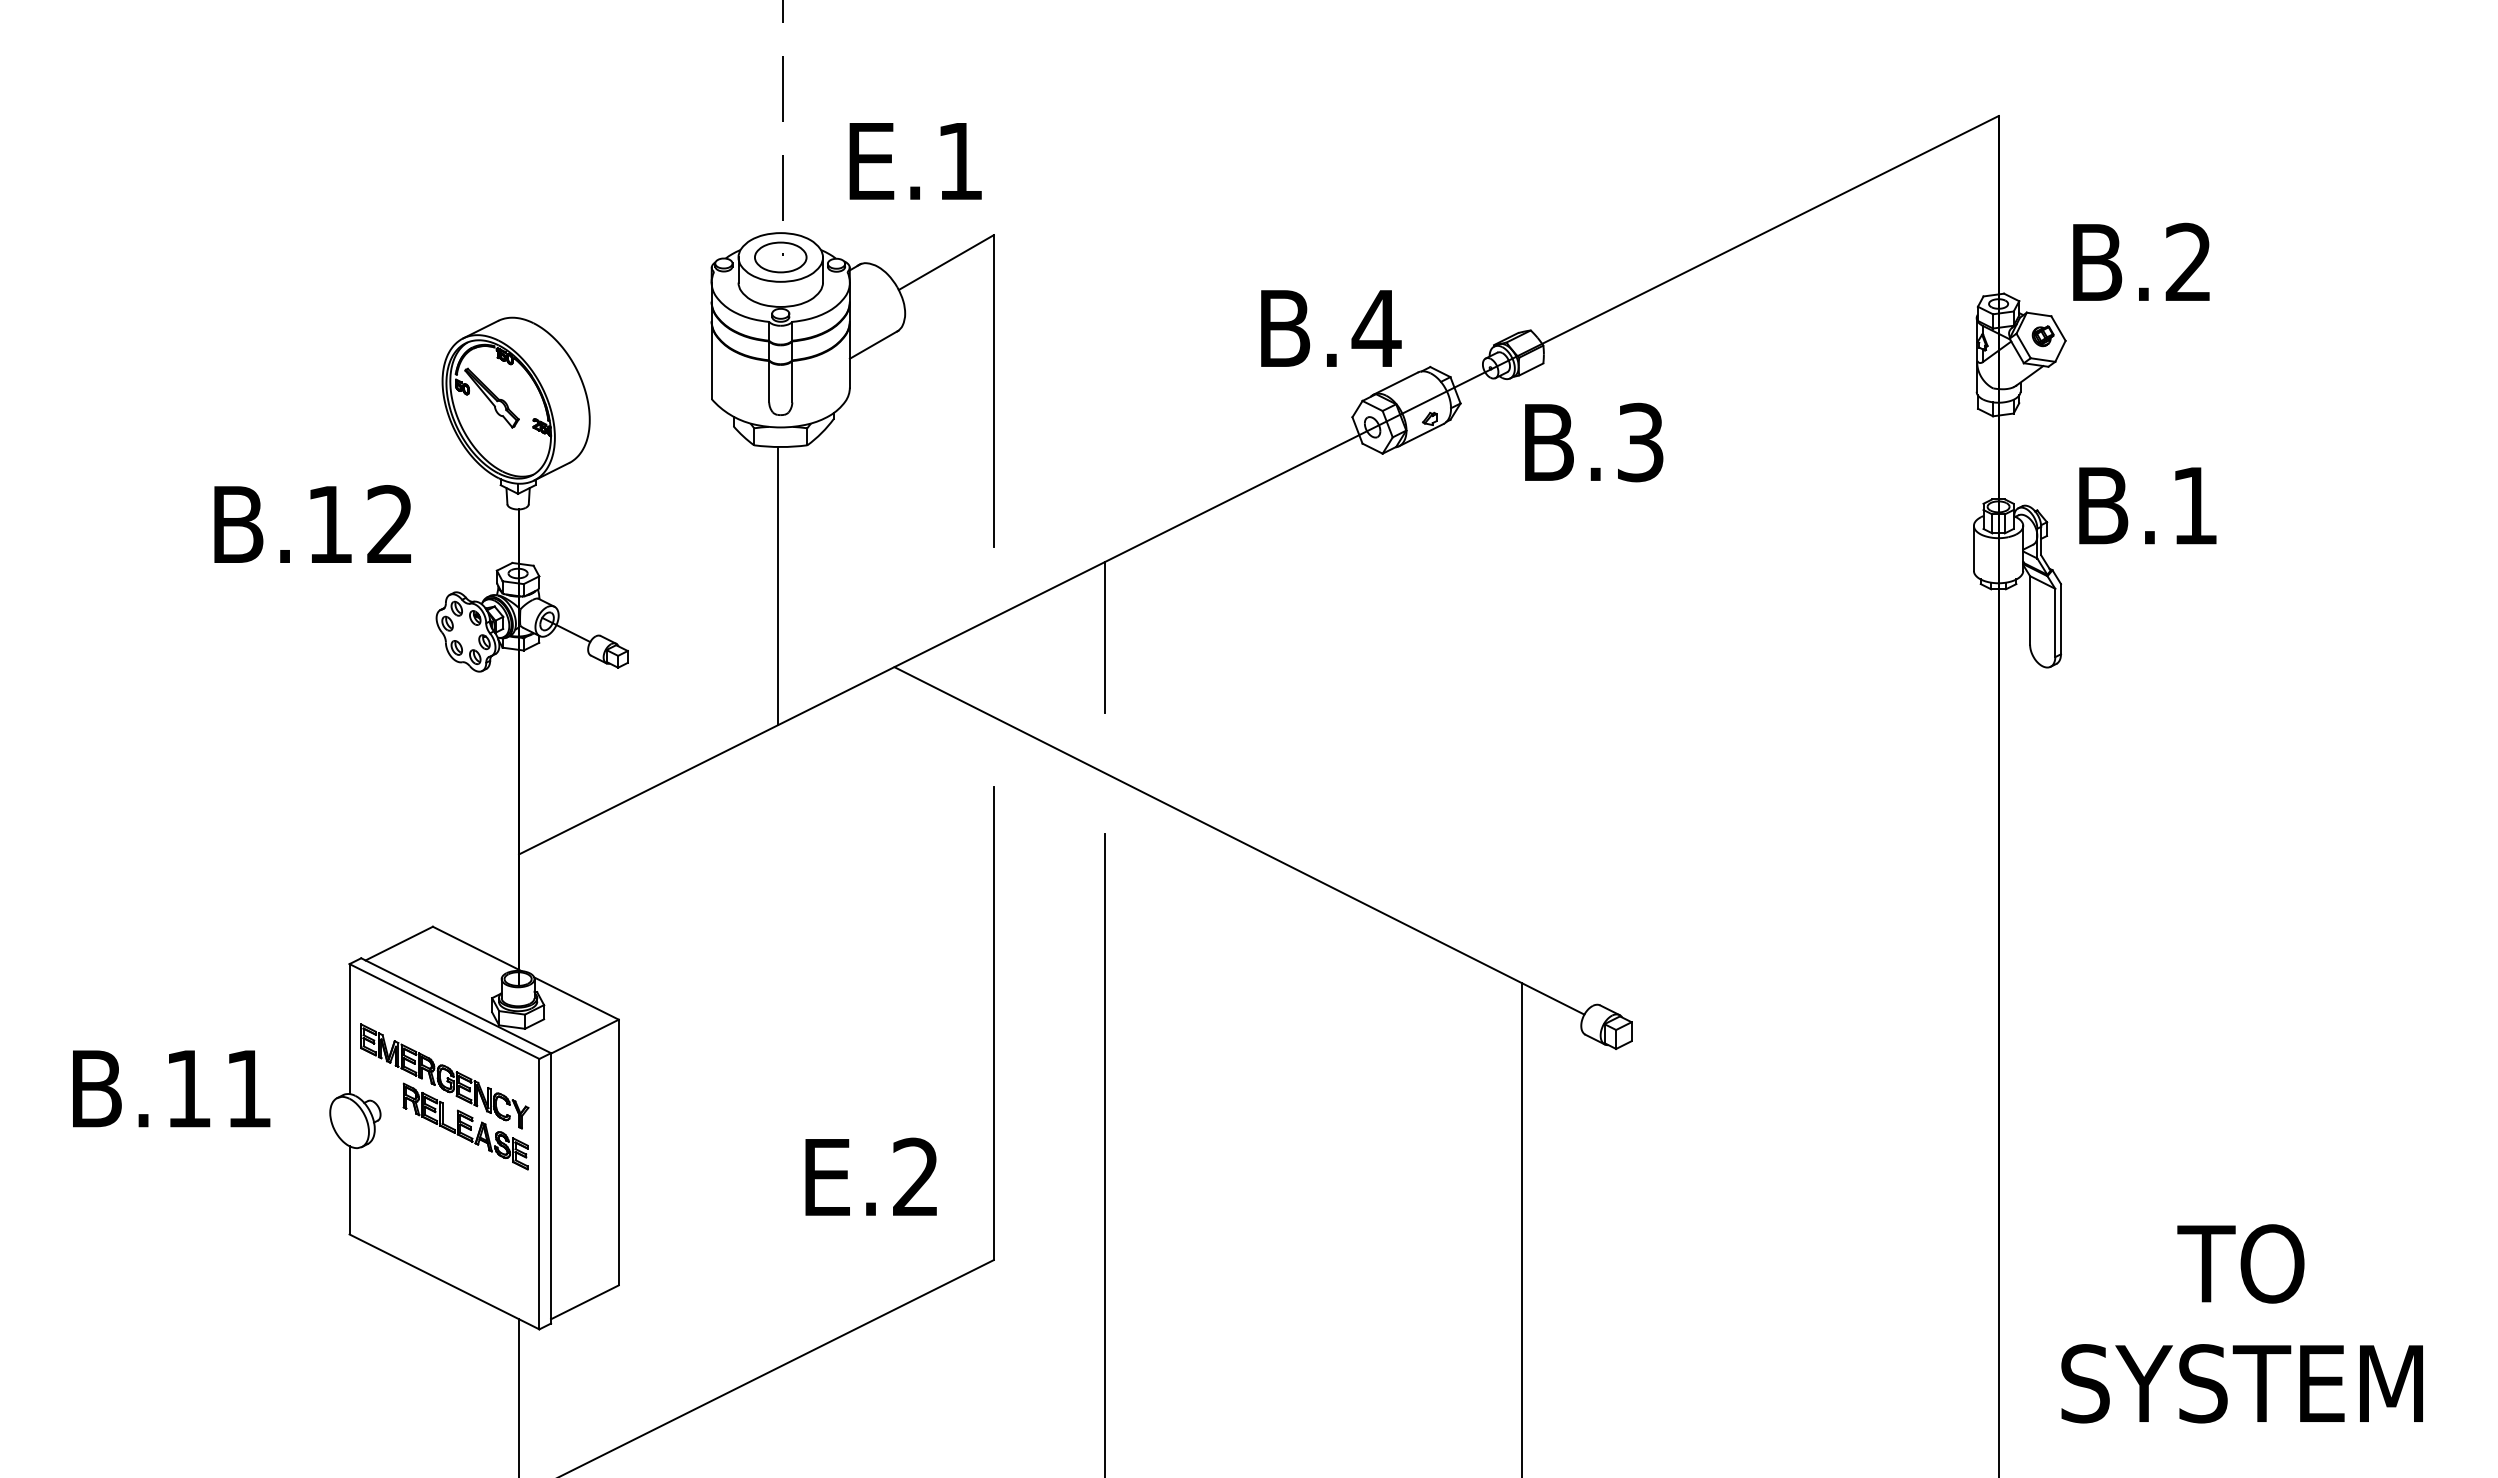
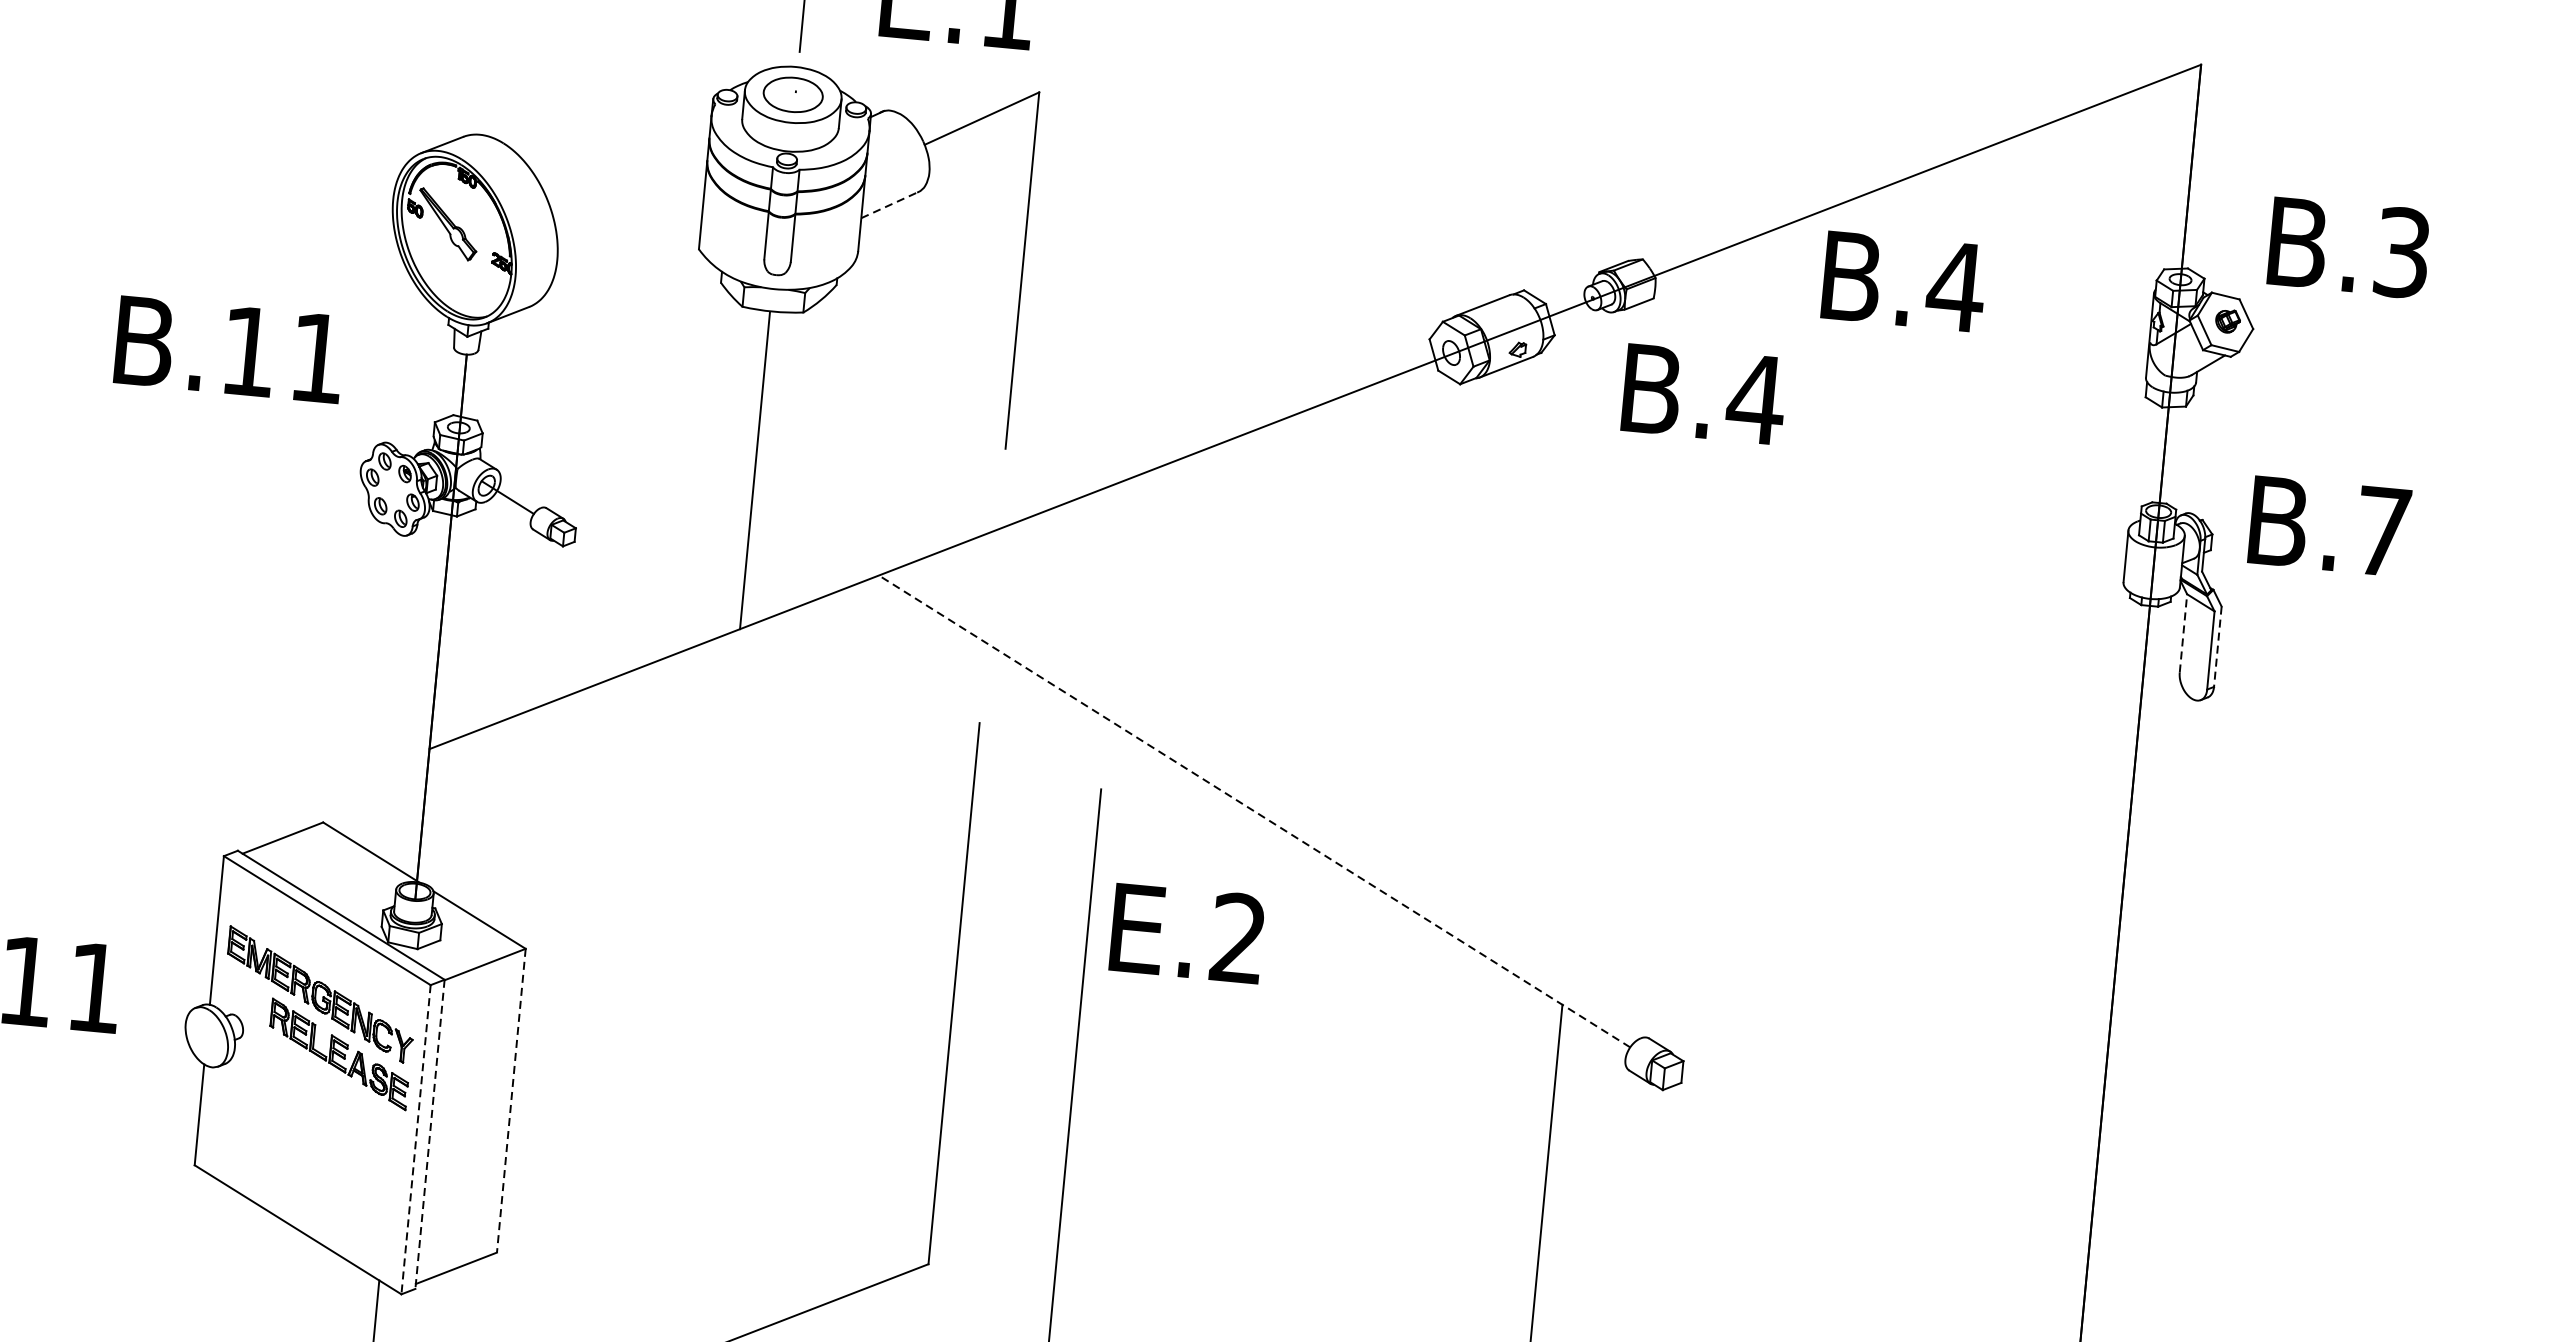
text: (2188, 262) -> (2402, 252), B.2 -> B.3
text: (1331, 328) -> (1904, 281), moved
line: (874, 344) -> (891, 204), solid -> dashed
text: (1640, 442) -> (1756, 399), B.3 -> B.4
text: (2194, 505) -> (2382, 531), B.1 -> B.7
text: (389, 523) -> (317, 356), B.12 -> B.11
line: (2030, 609) -> (2184, 632), solid -> dashed
line: (2060, 619) -> (2217, 647), solid -> dashed
line: (1104, 637) -> (1122, 564), removed
line: (1238, 840) -> (1253, 810), solid -> dashed
line: (618, 1152) -> (510, 1100), solid -> dashed
text: (870, 1176) -> (1186, 932), moved
line: (551, 1188) -> (430, 1134), solid -> dashed
line: (539, 1194) -> (416, 1140), solid -> dashed

